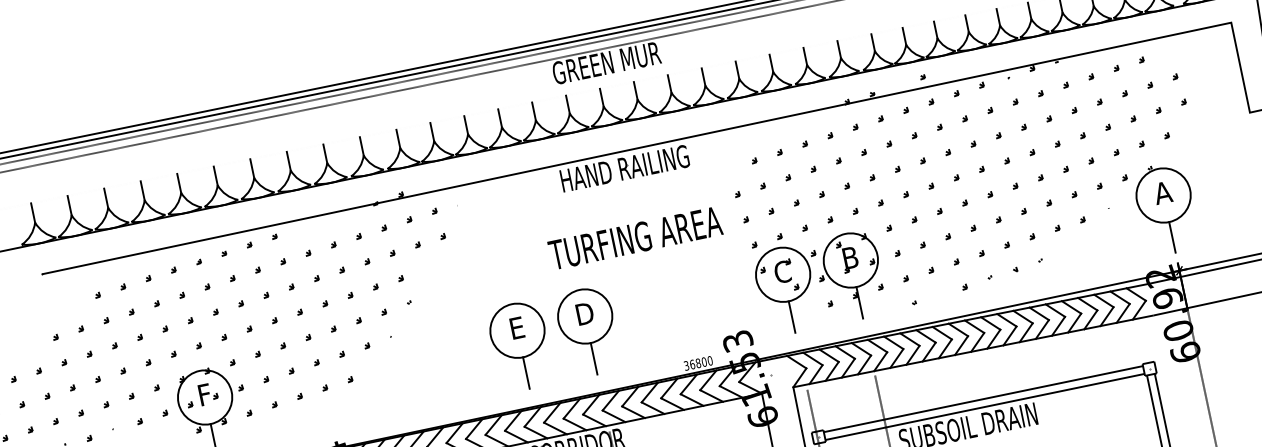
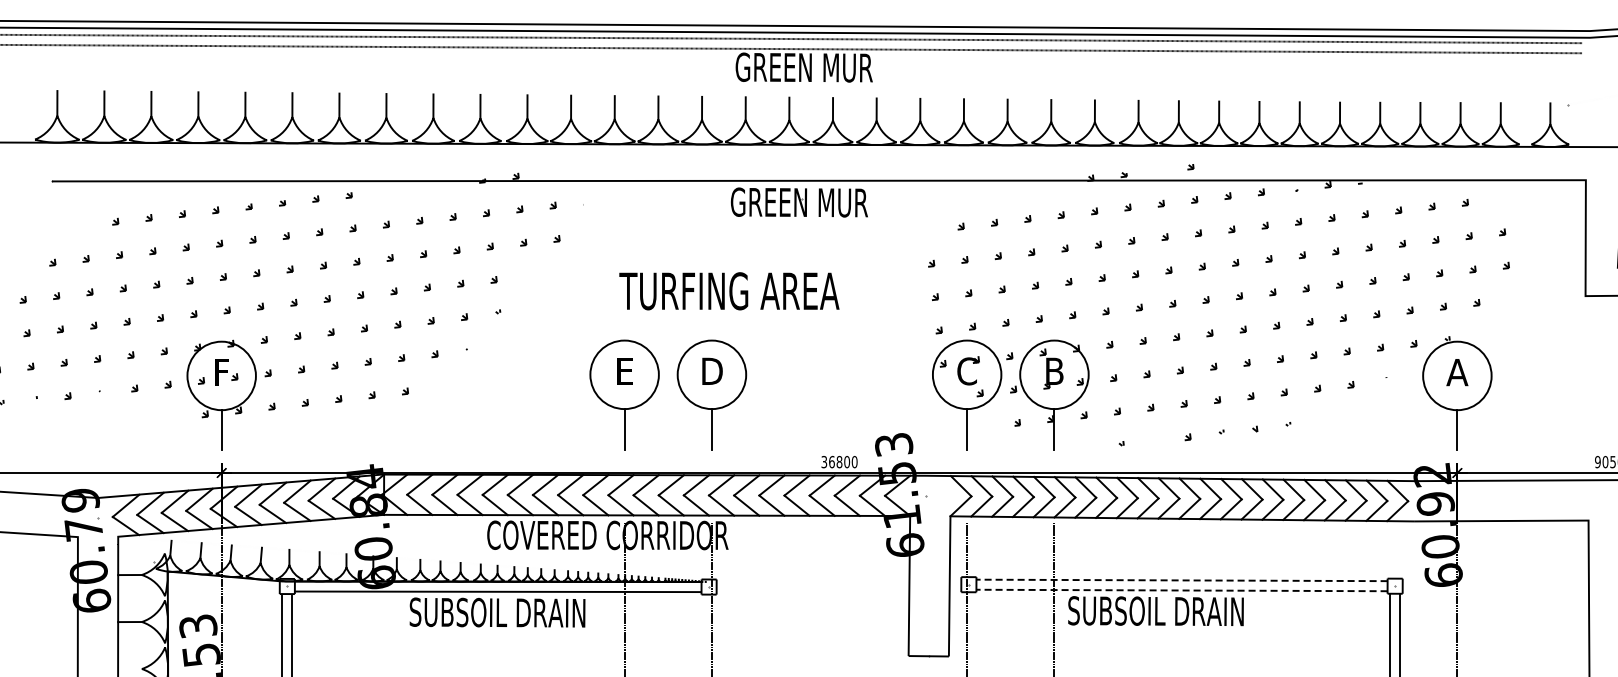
text: (624, 168) -> (799, 202), HAND RAILING -> GREEN MUR
text: (635, 238) -> (729, 291), moved
line: (983, 399) -> (1182, 580), solid -> dashed
line: (984, 407) -> (1181, 590), solid -> dashed

